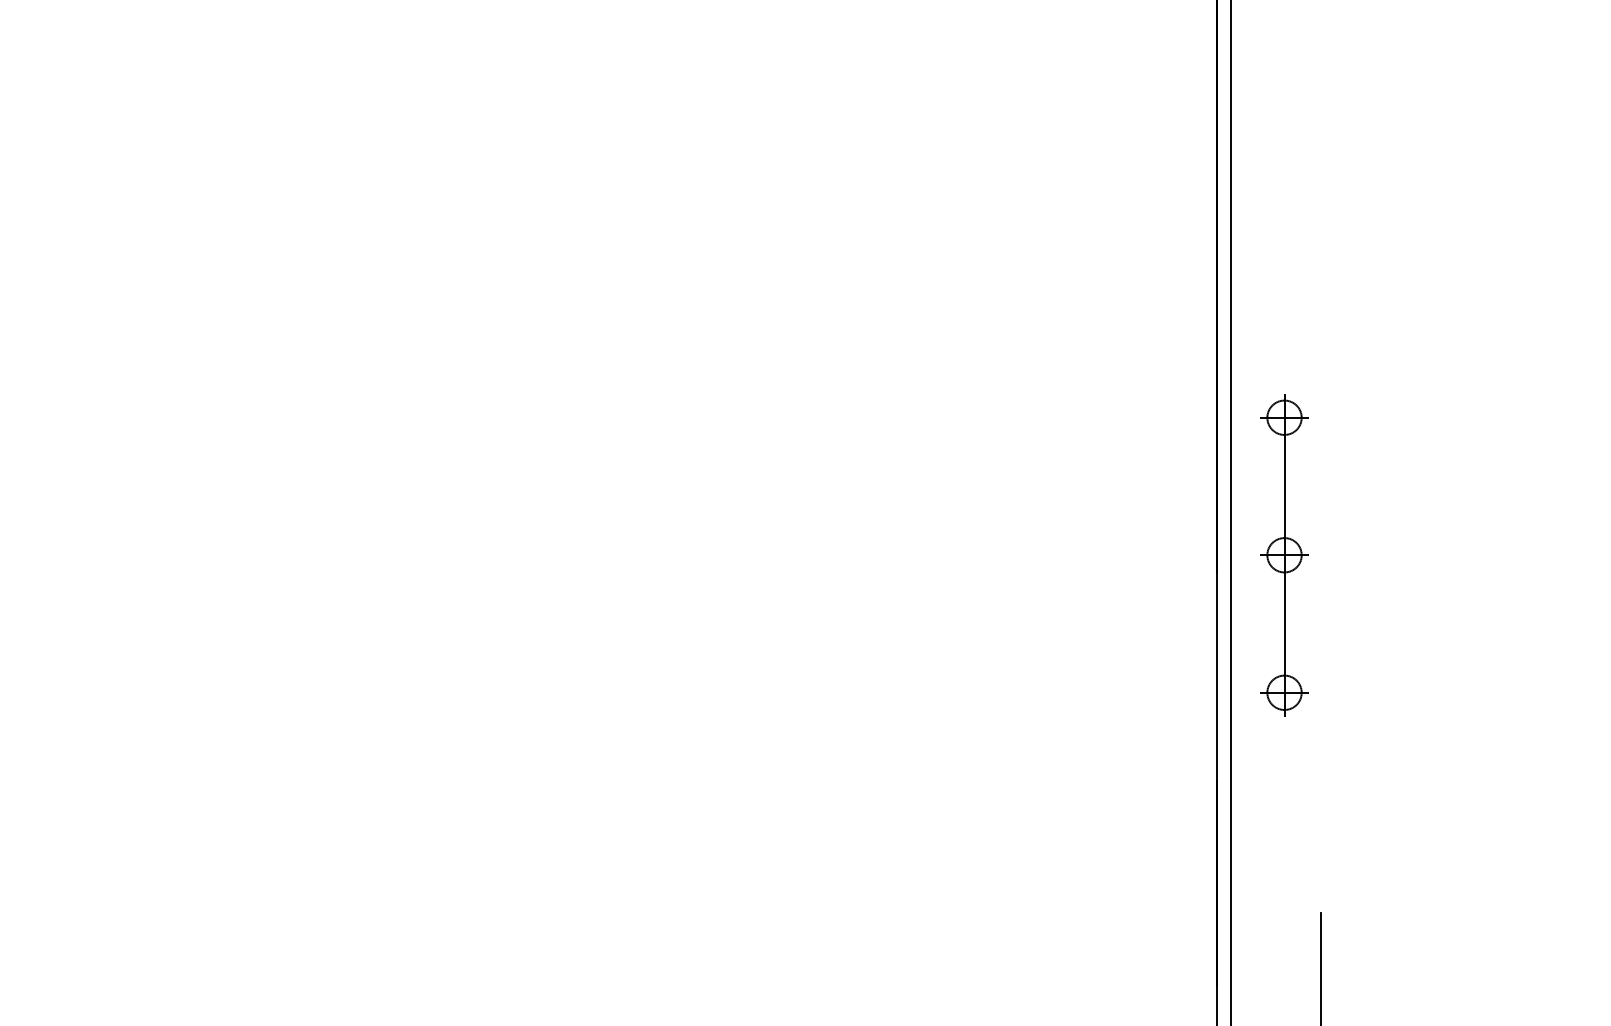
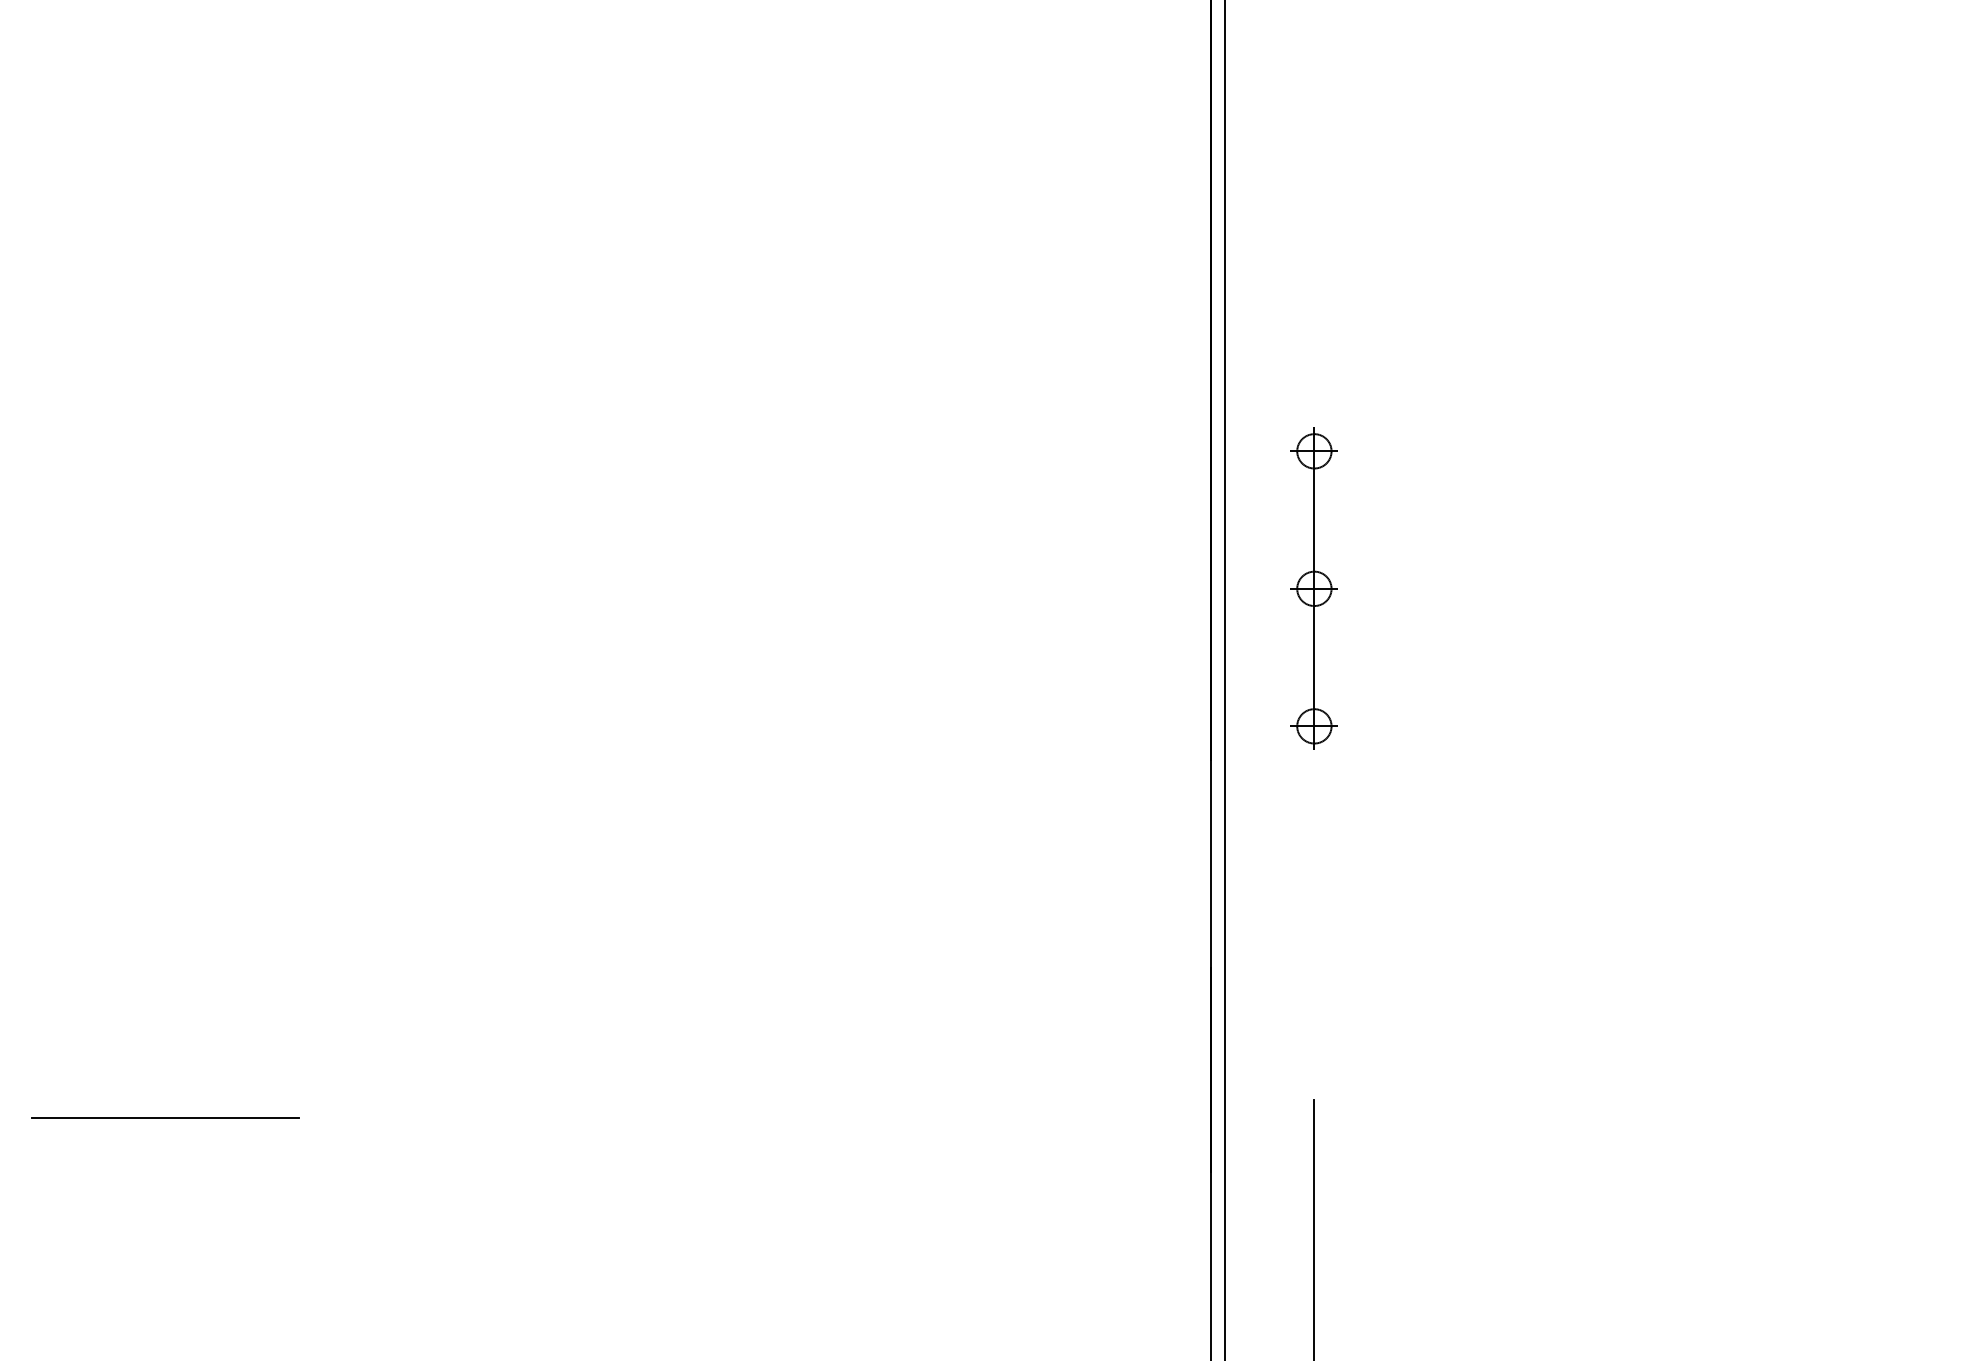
part: (1283, 554) -> (1313, 588), moved
line: (171, 931) -> (165, 1118), added

